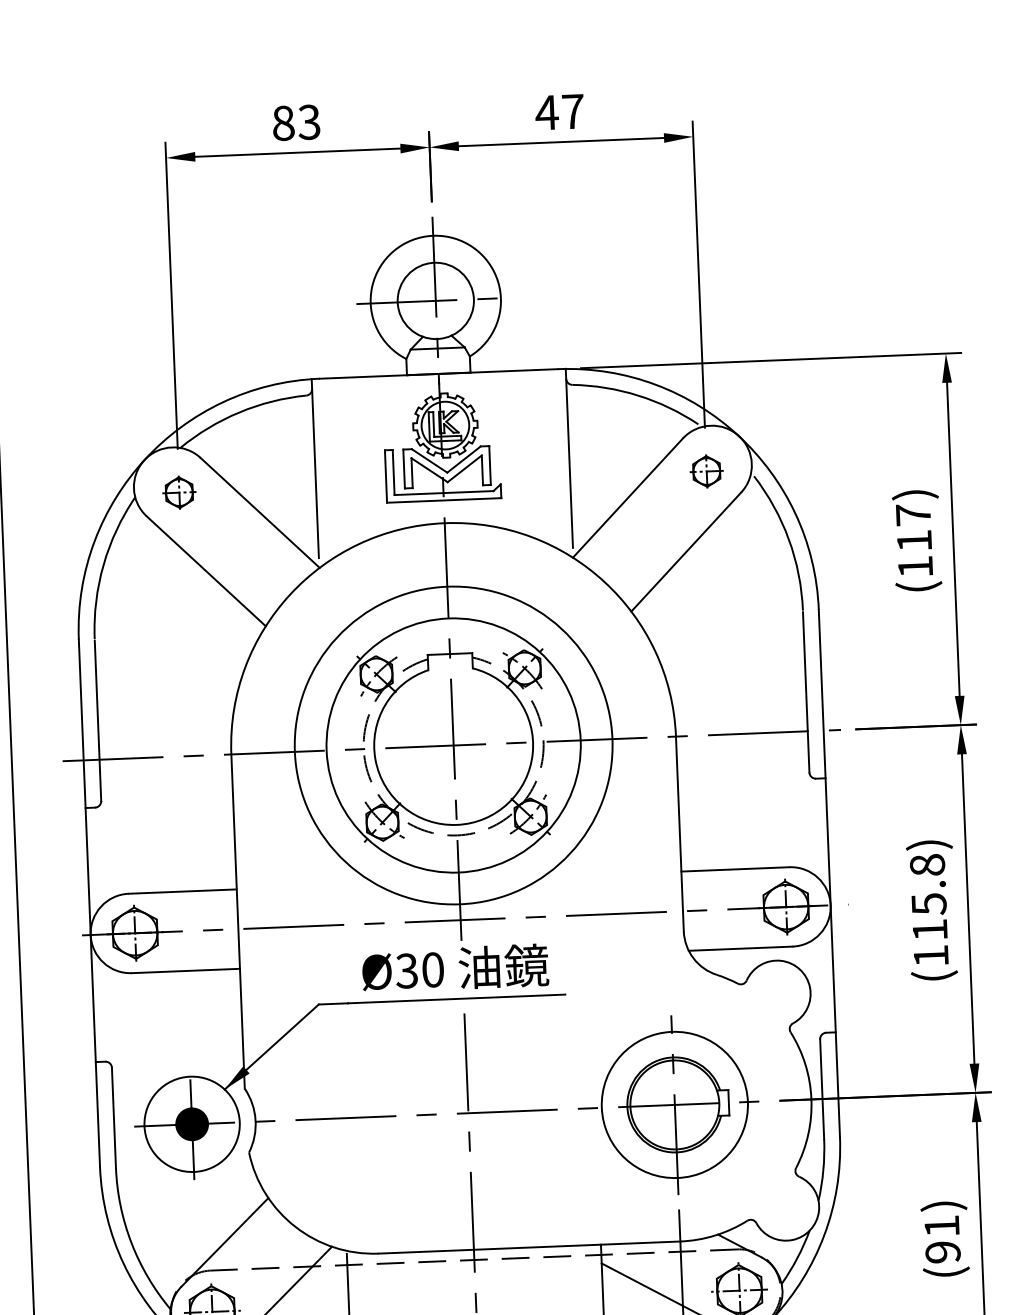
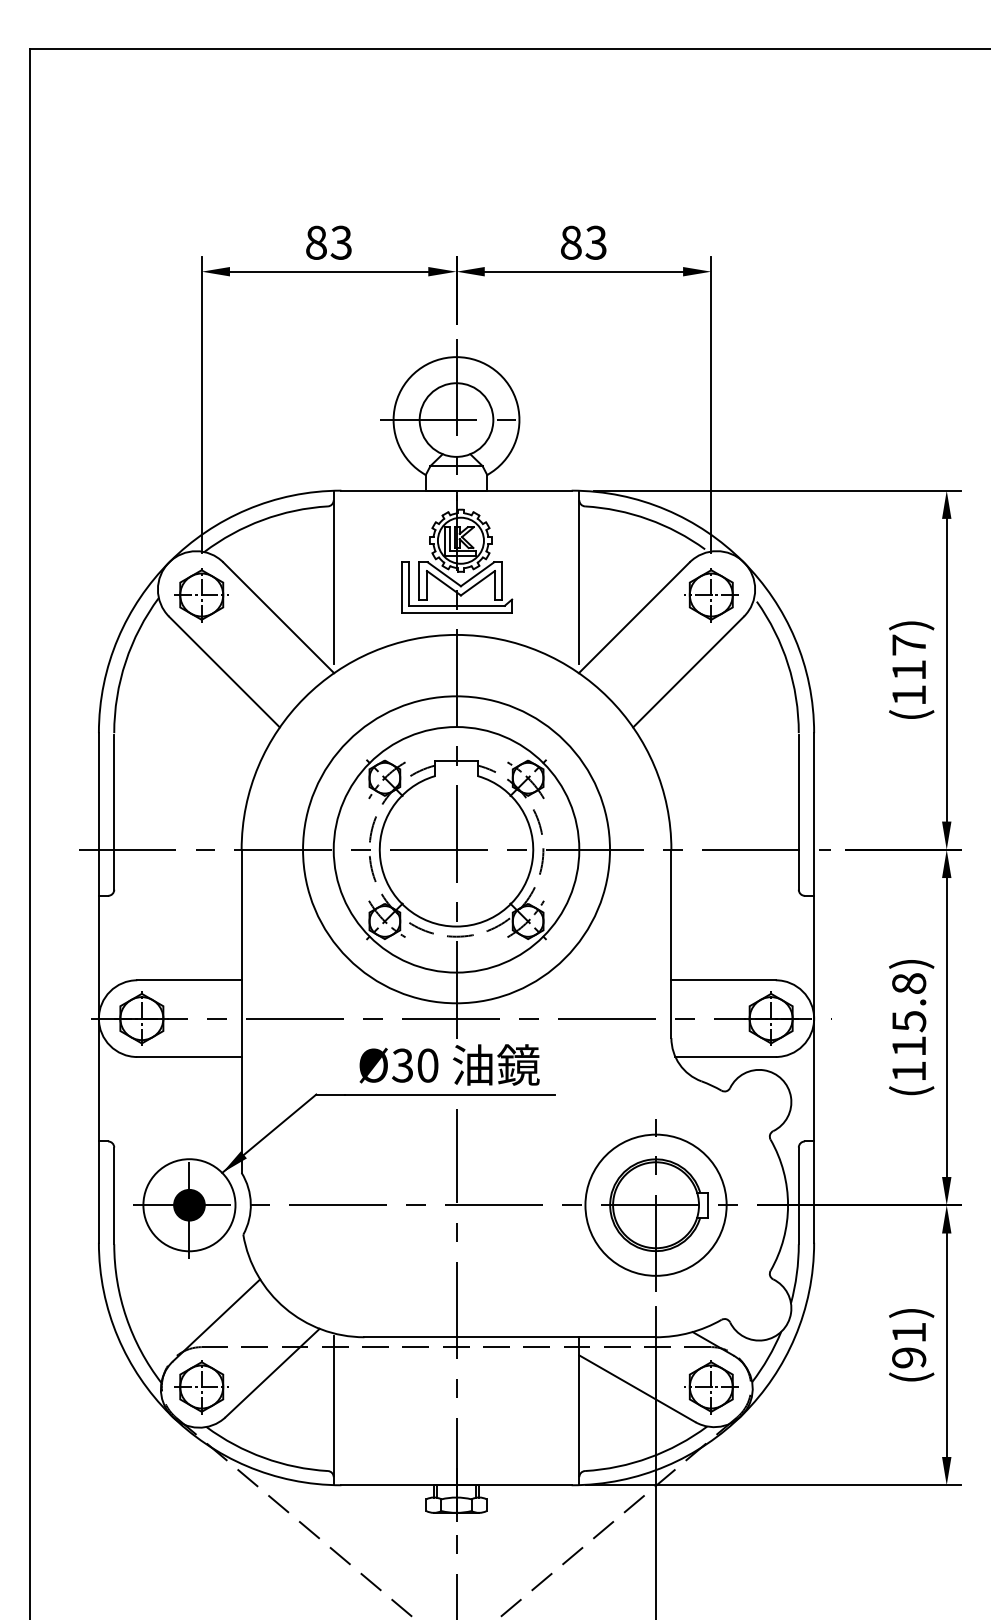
text: (558, 111) -> (582, 242), 47 -> 83
part: (706, 471) -> (711, 595), size x1.67
part: (179, 493) -> (201, 595), size x1.67

